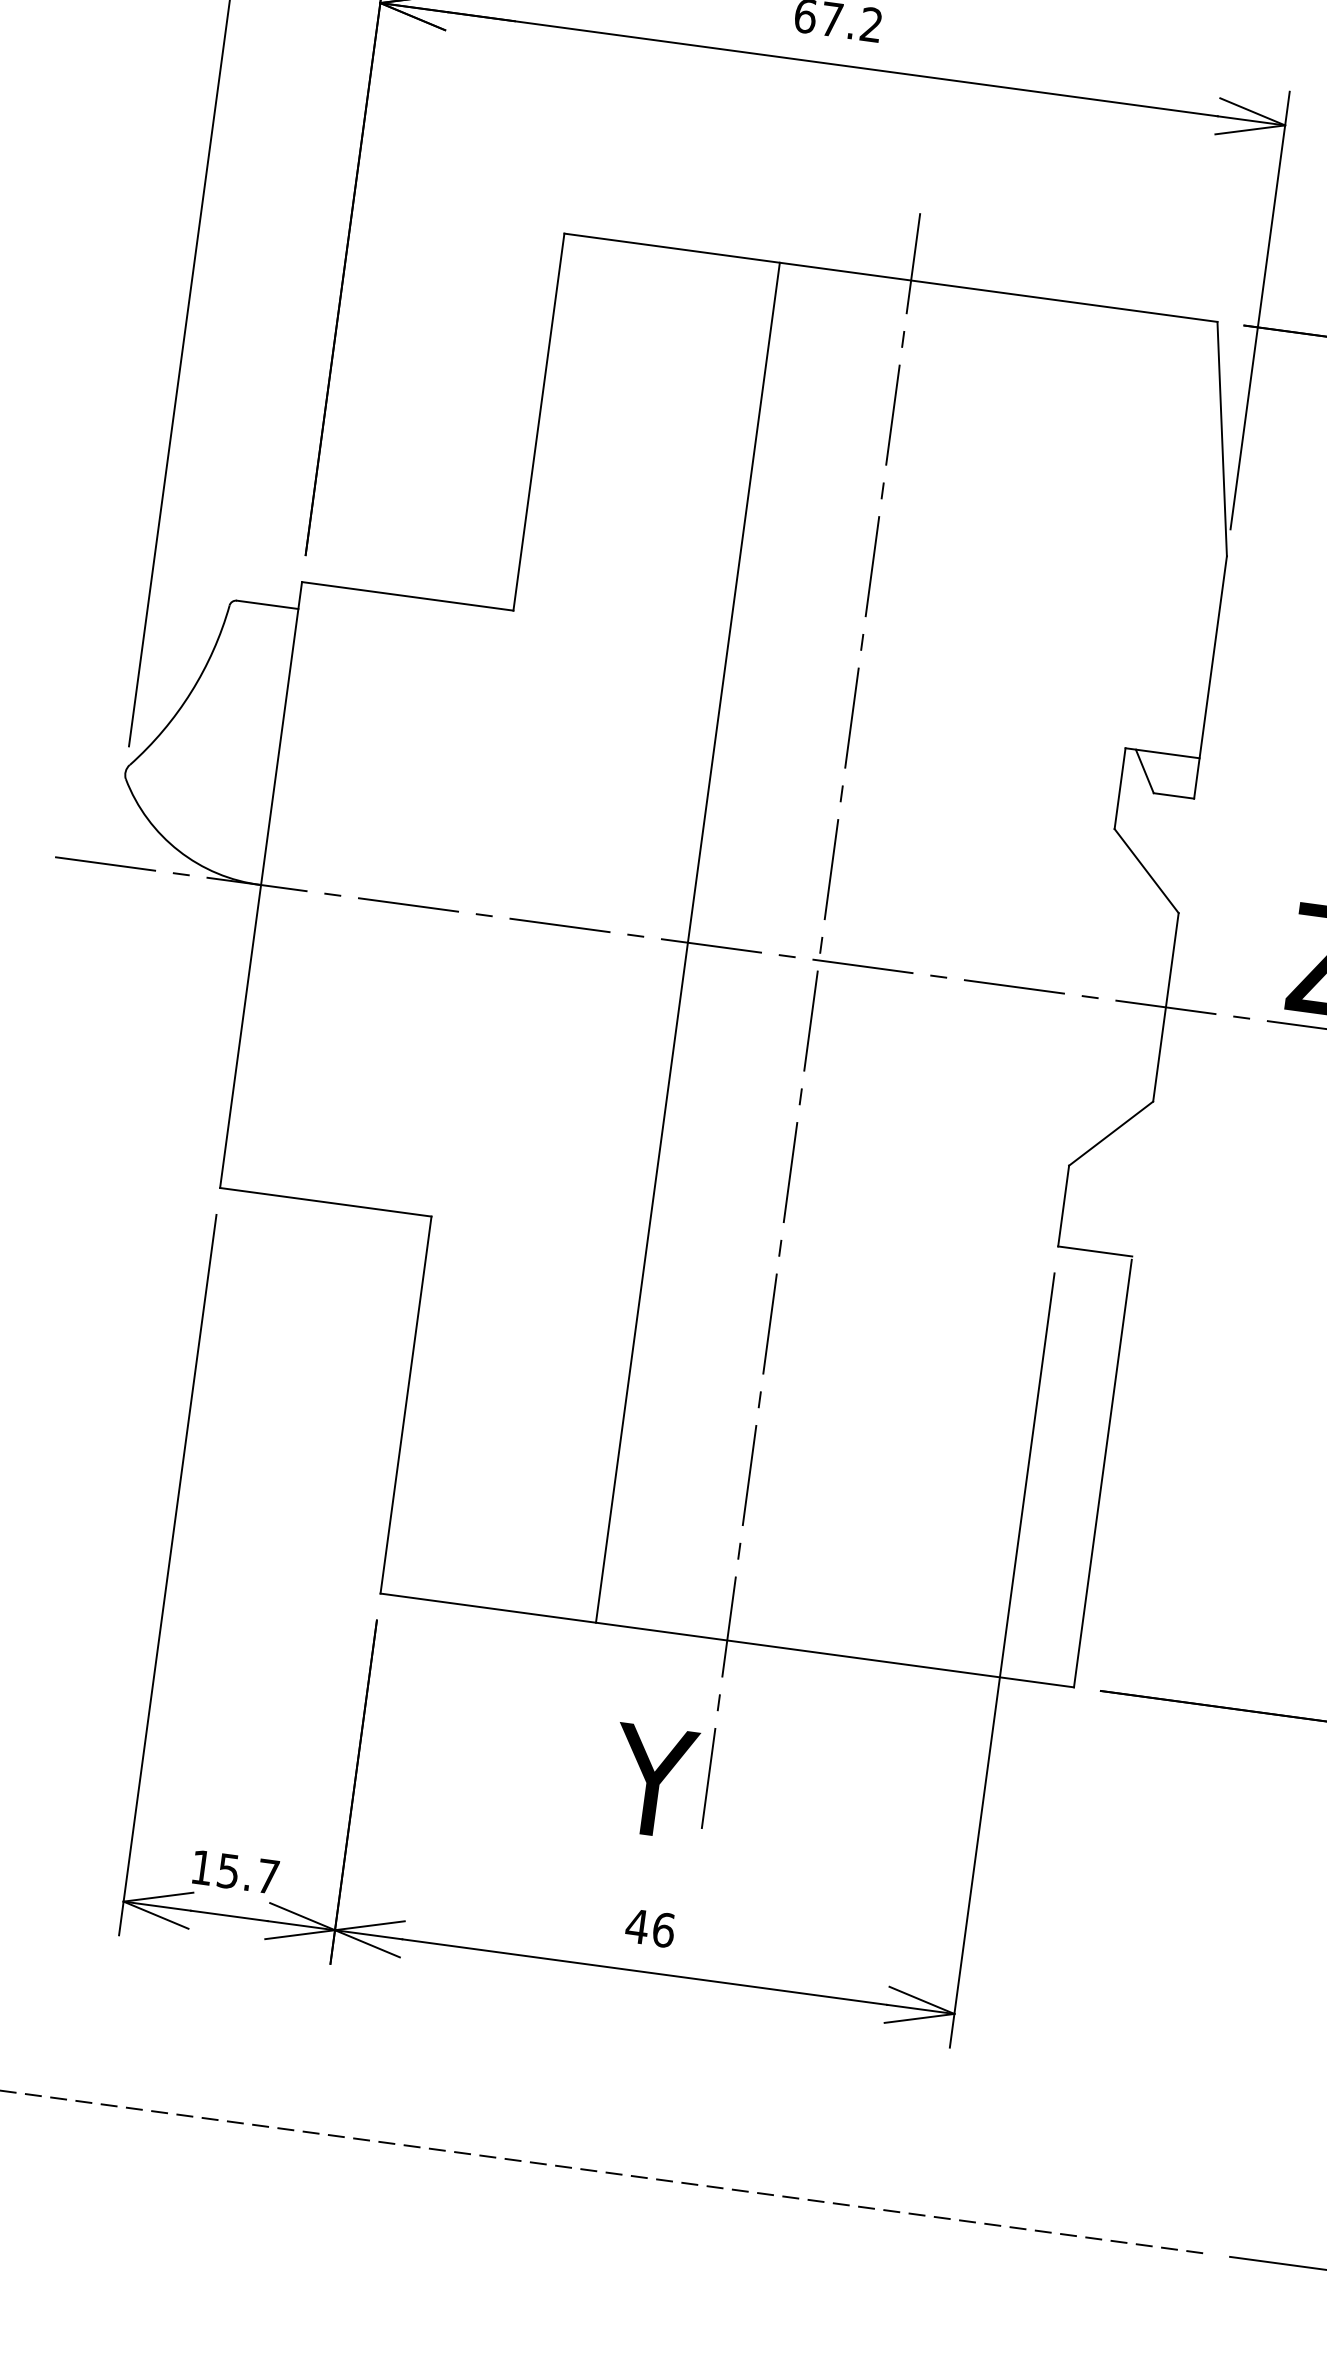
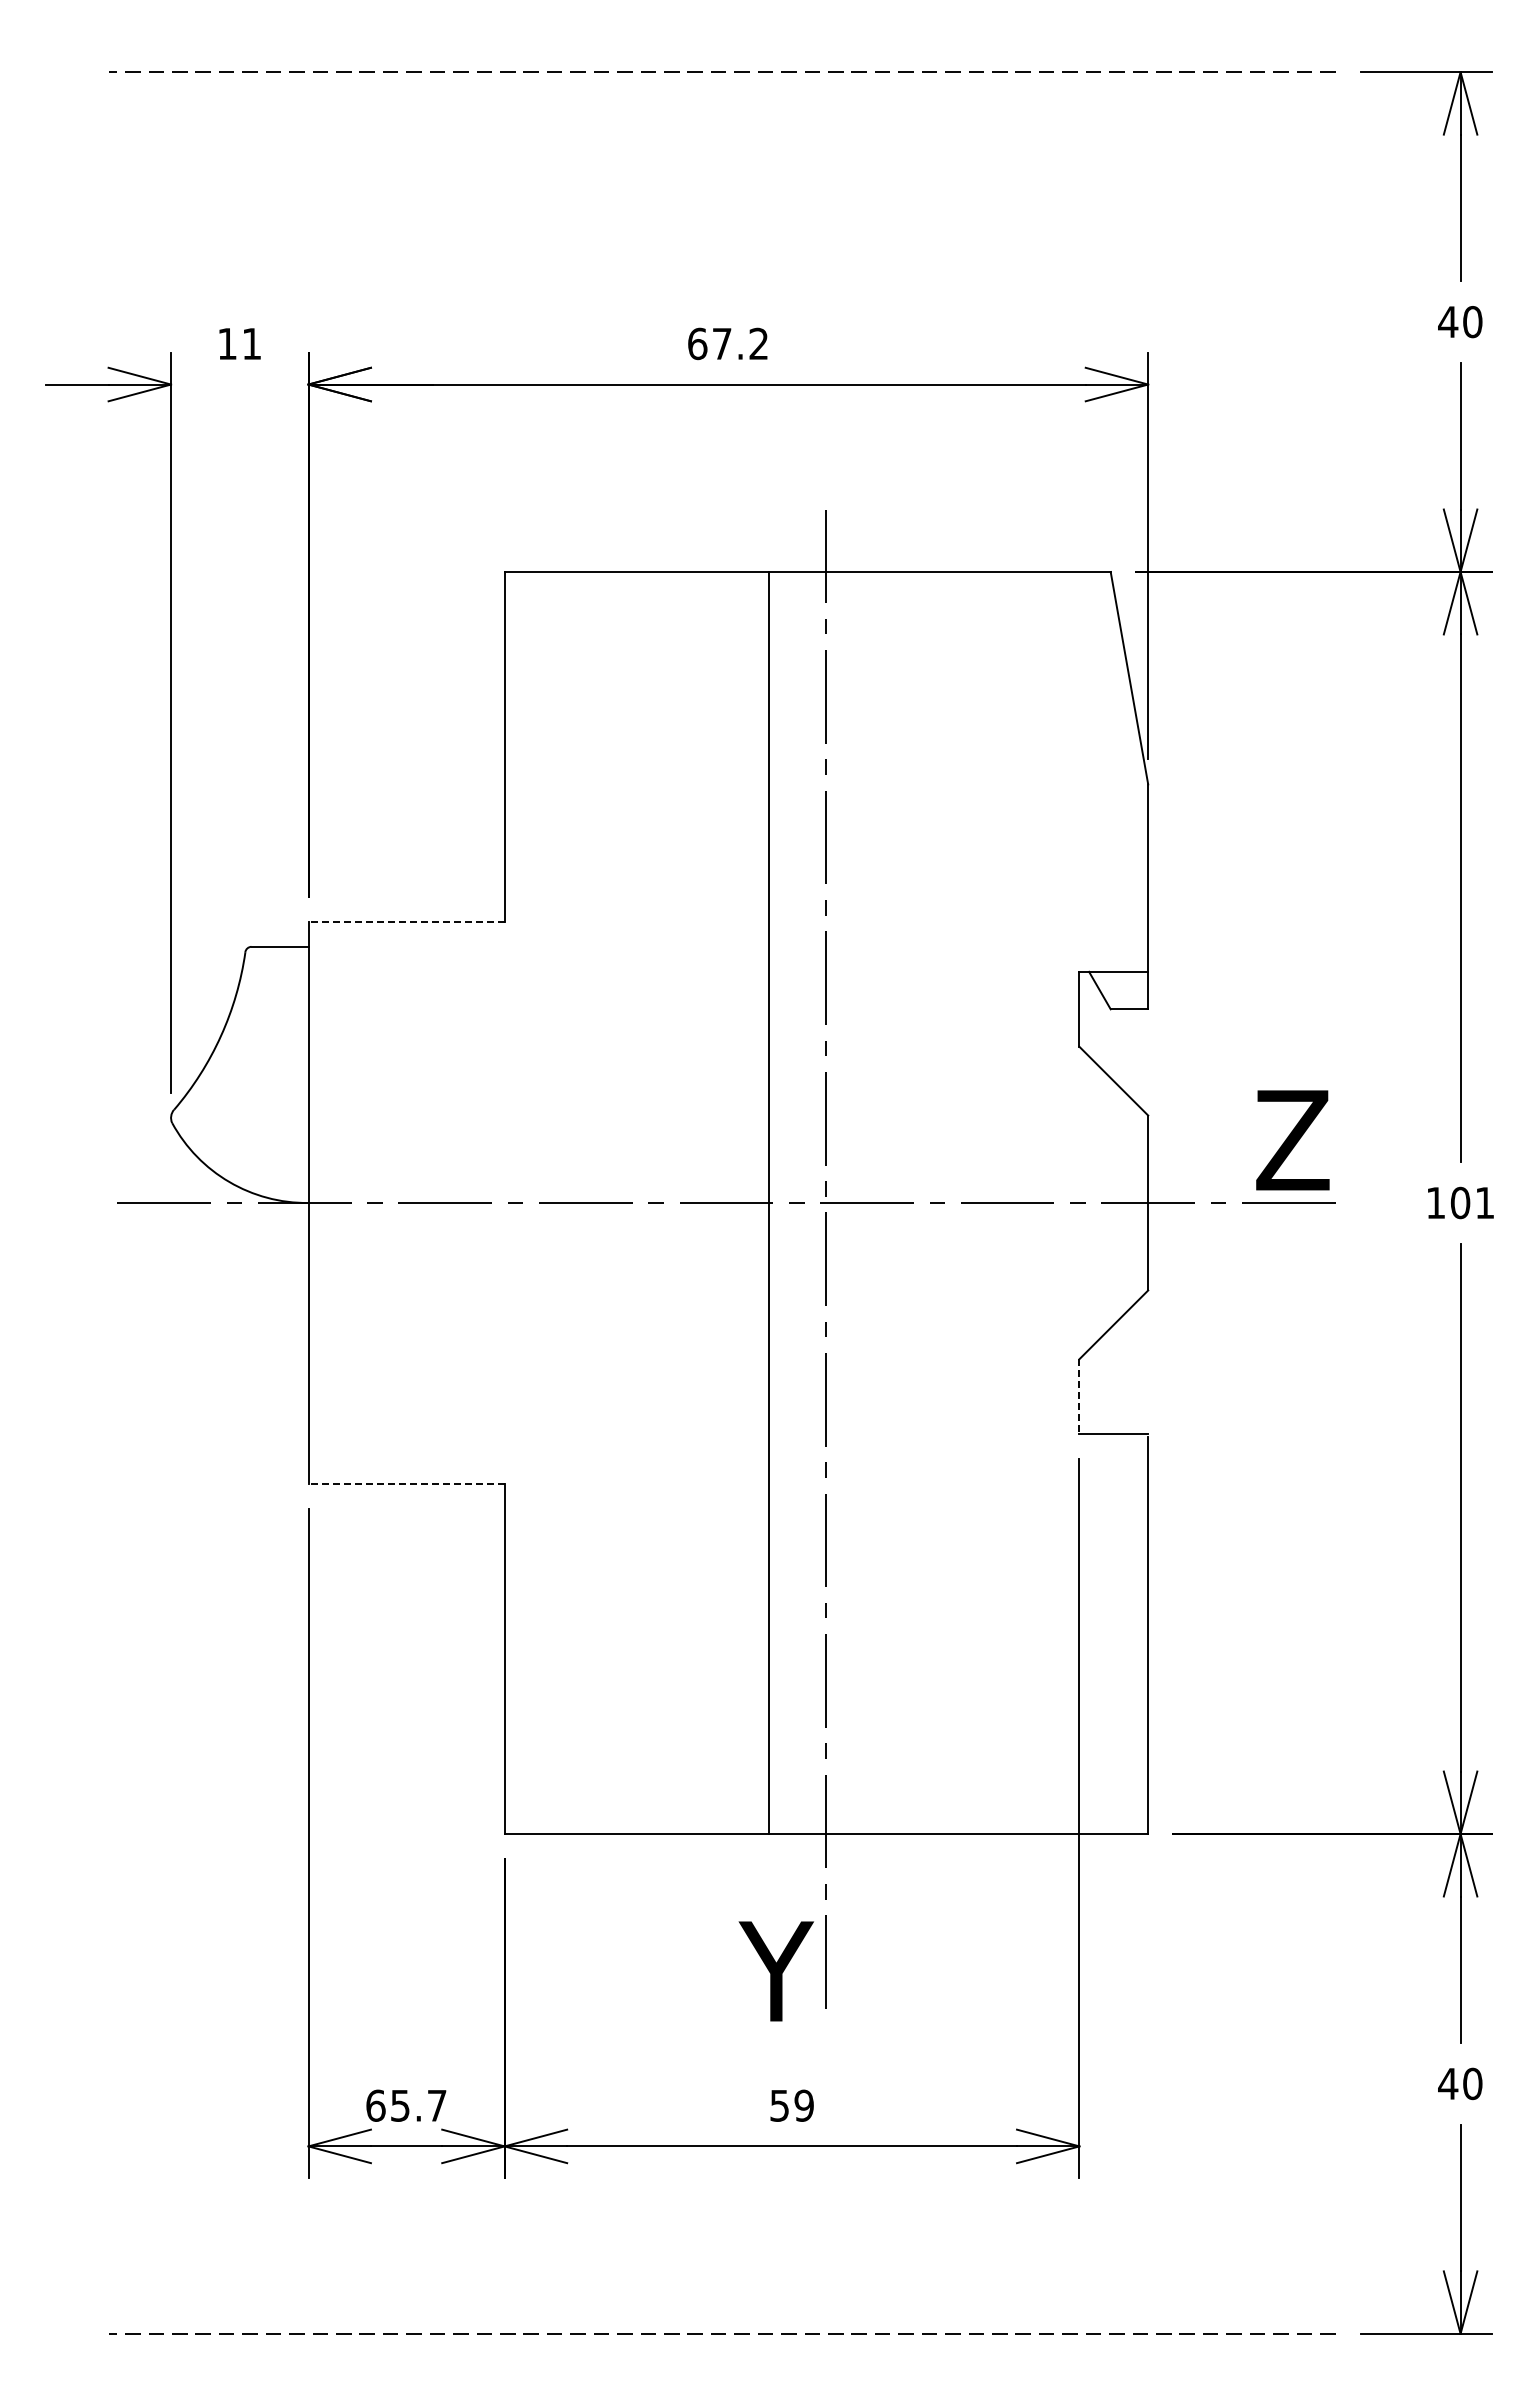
line: (407, 595) -> (406, 921), solid -> dashed
line: (687, 942) -> (768, 1202), moved
line: (325, 1202) -> (406, 1484), solid -> dashed
line: (1063, 1206) -> (1079, 1397), solid -> dashed
text: (201, 1867) -> (375, 2105), 15.7 -> 65.7
text: (650, 1927) -> (791, 2105), 46 -> 59

